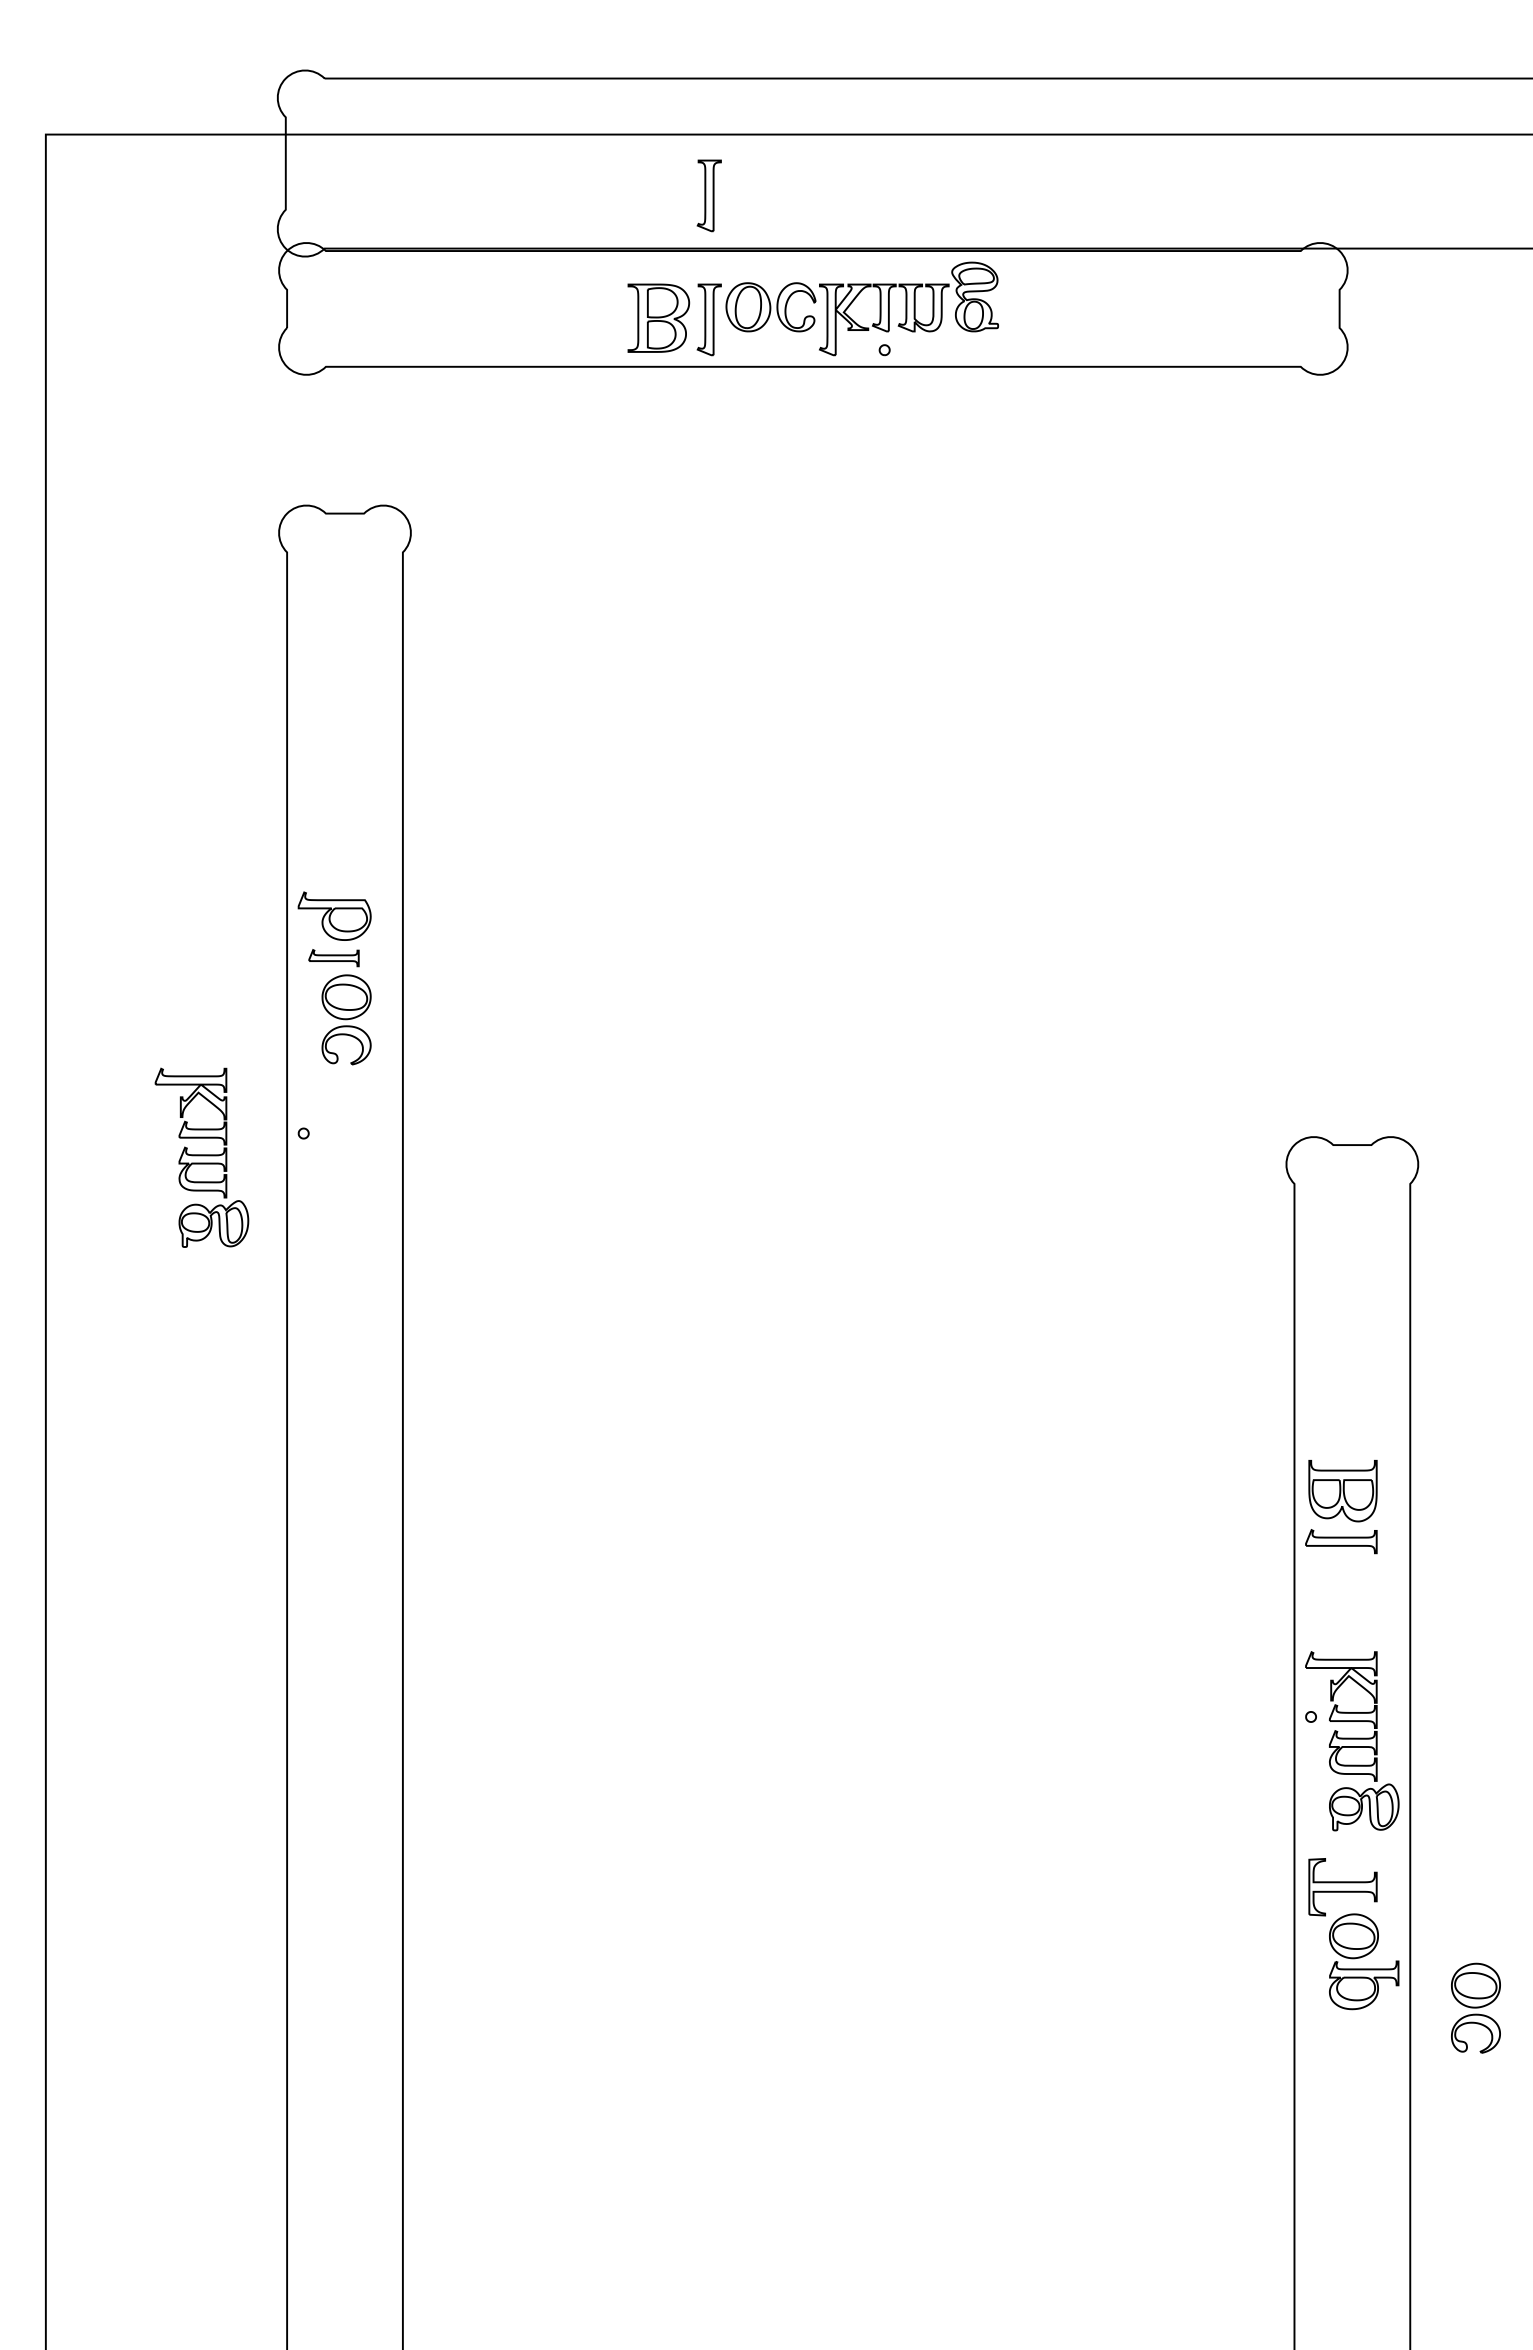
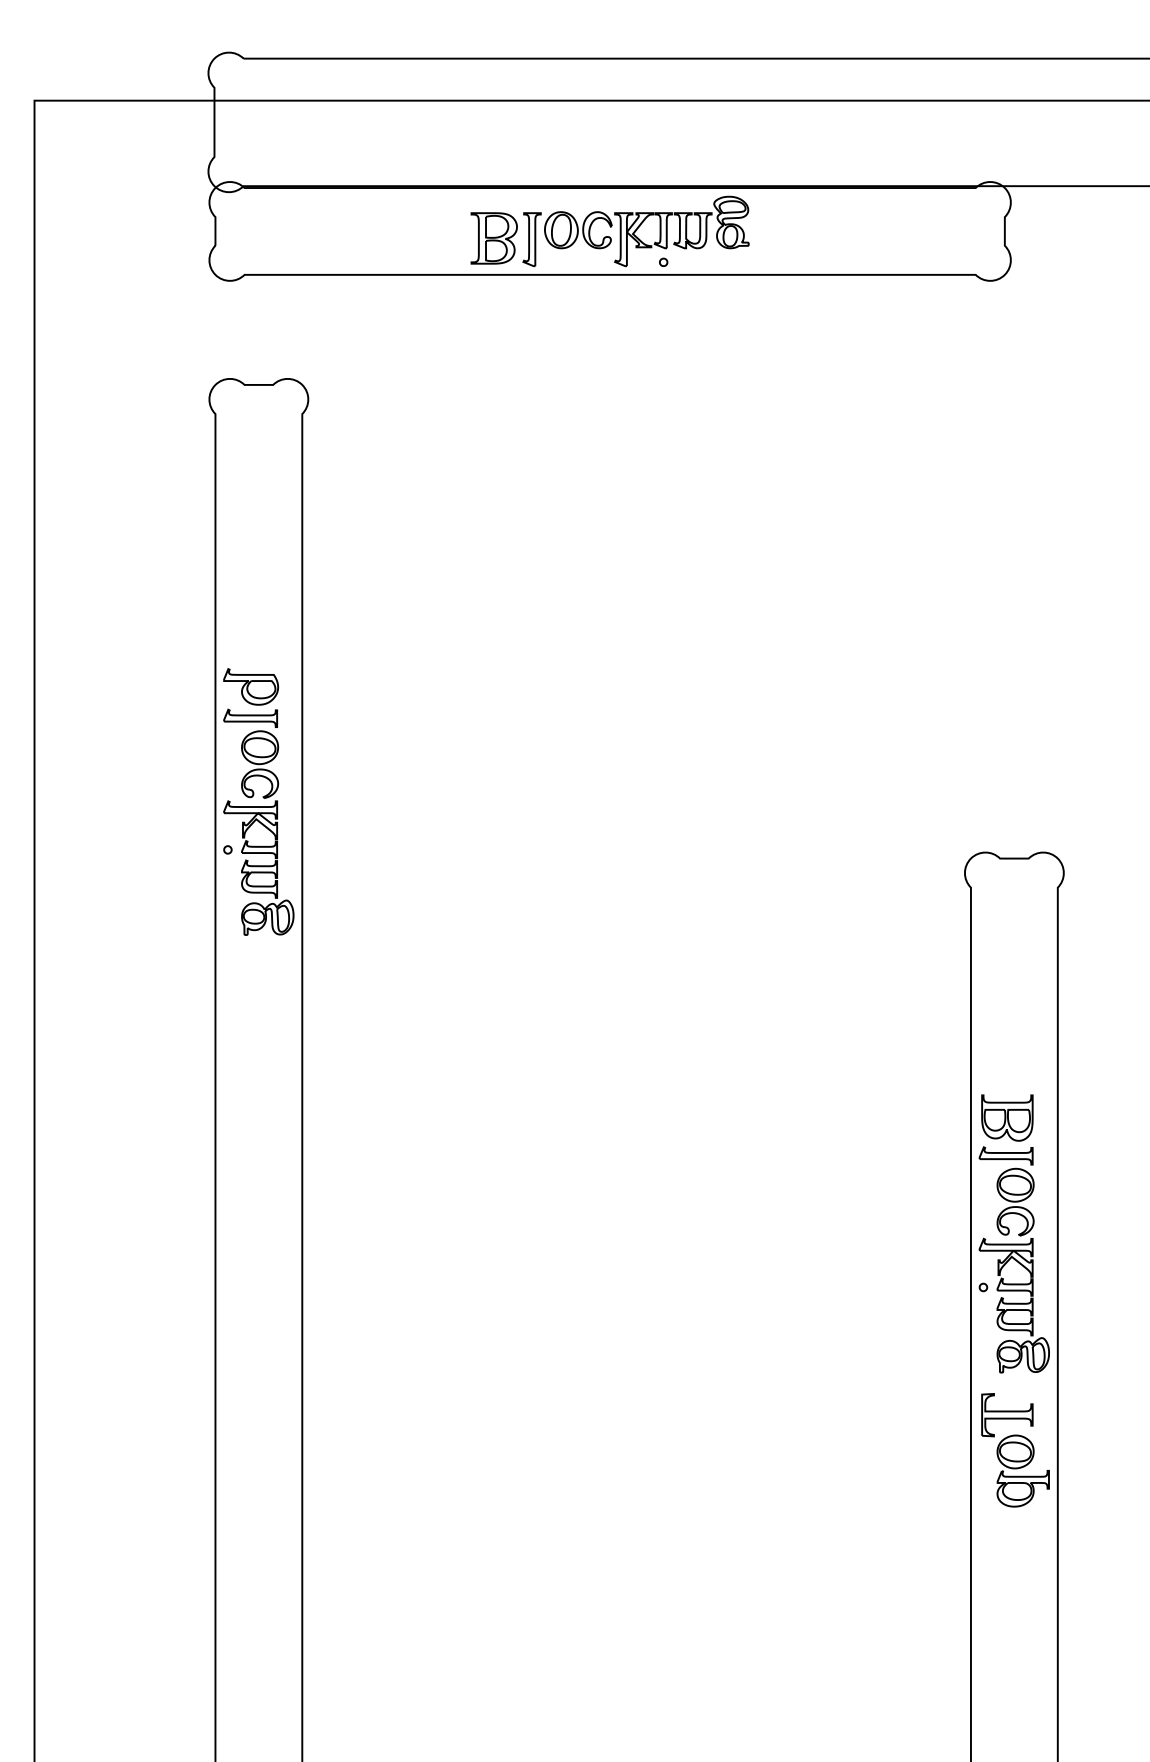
part: (708, 195) -> (531, 146), removed
part: (333, 957) -> (250, 717), size x1.43
part: (201, 1157) -> (258, 867), moved
part: (1475, 2007) -> (1015, 1201), moved

